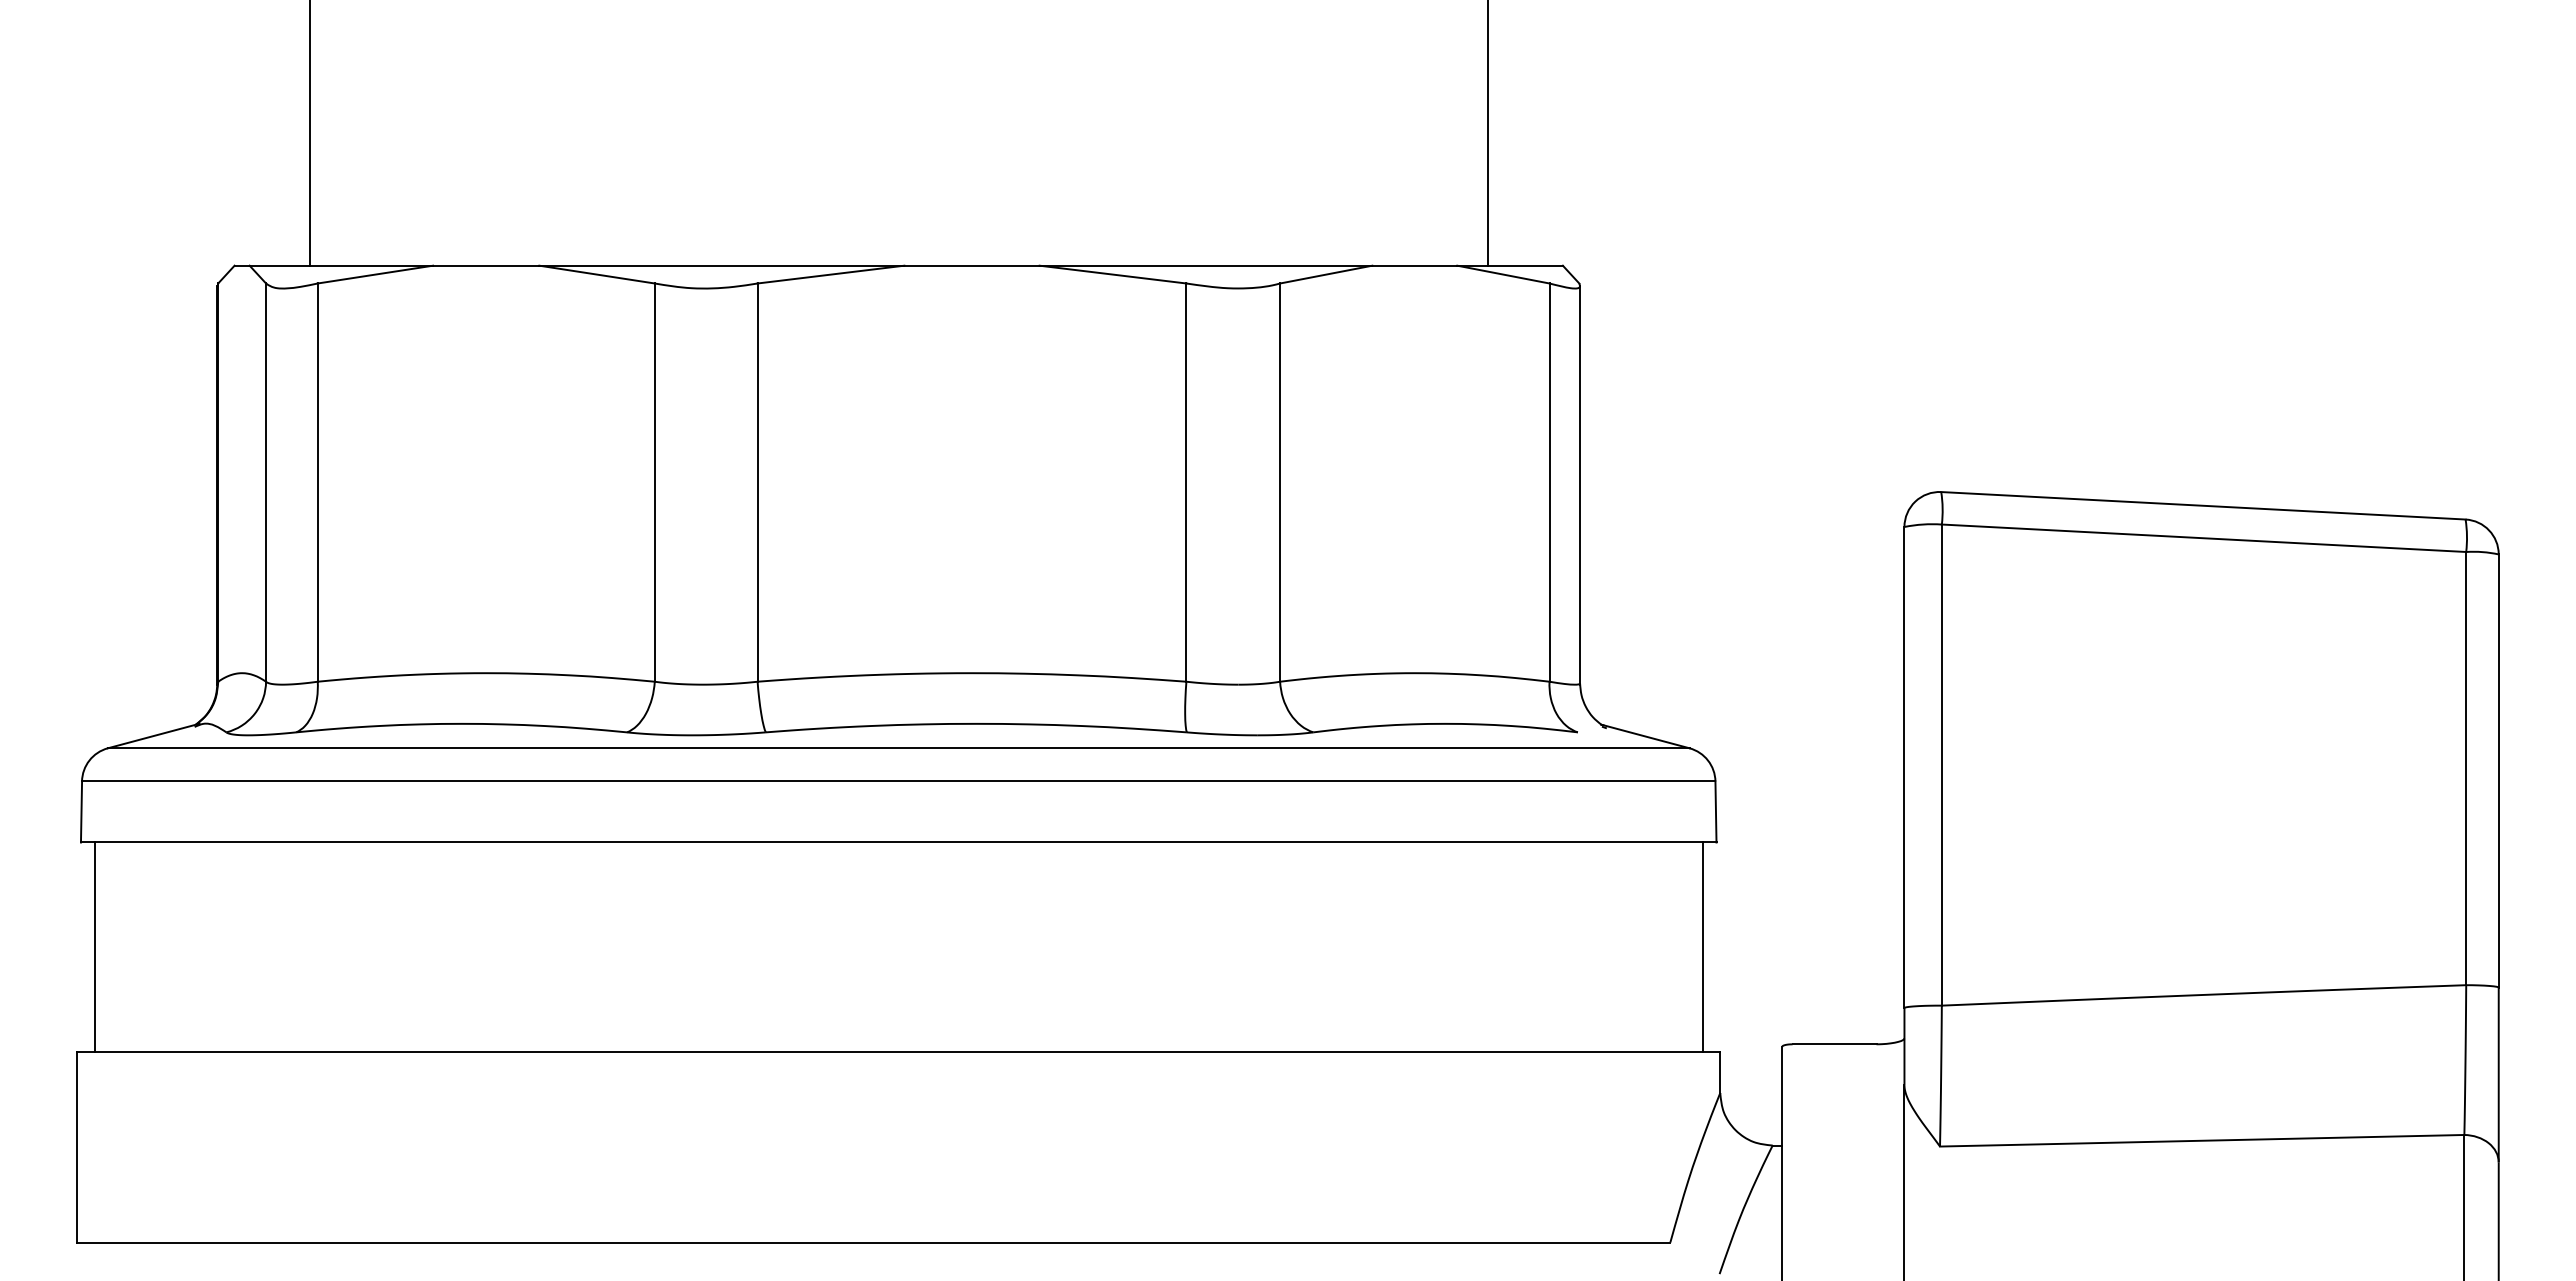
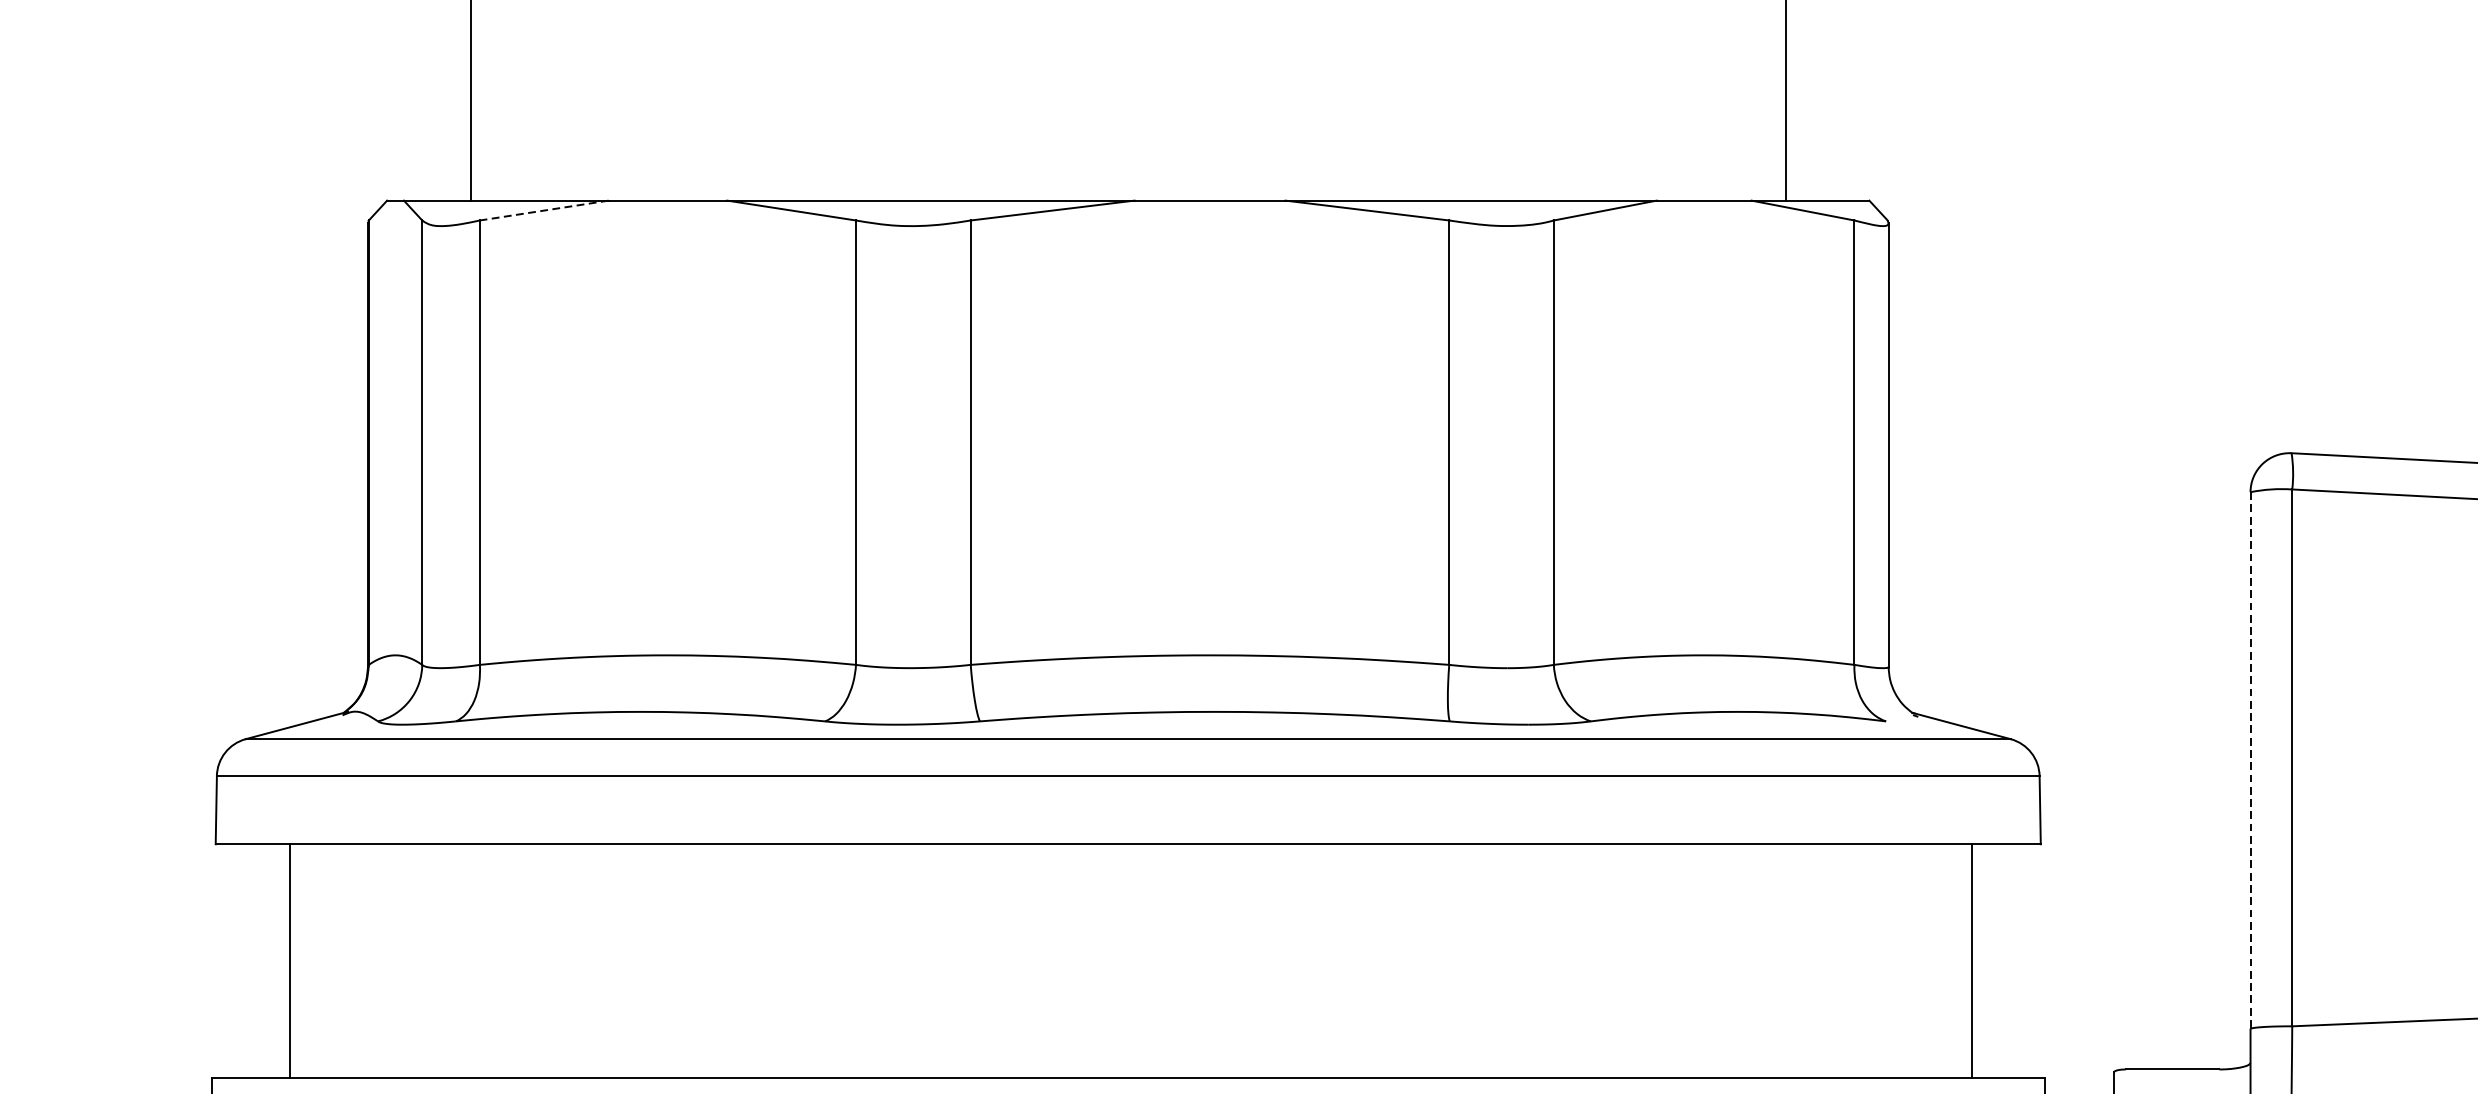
line: (374, 274) -> (543, 210), solid -> dashed
line: (1904, 767) -> (2250, 760), solid -> dashed
line: (94, 947) -> (289, 961), moved
line: (1702, 947) -> (1971, 961), moved

